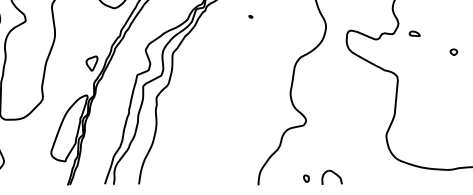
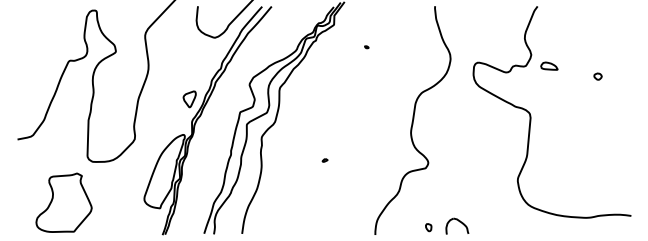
part: (414, 33) -> (549, 65), size x1.43
part: (453, 52) -> (597, 76), moved
part: (212, 118) -> (324, 160), added

